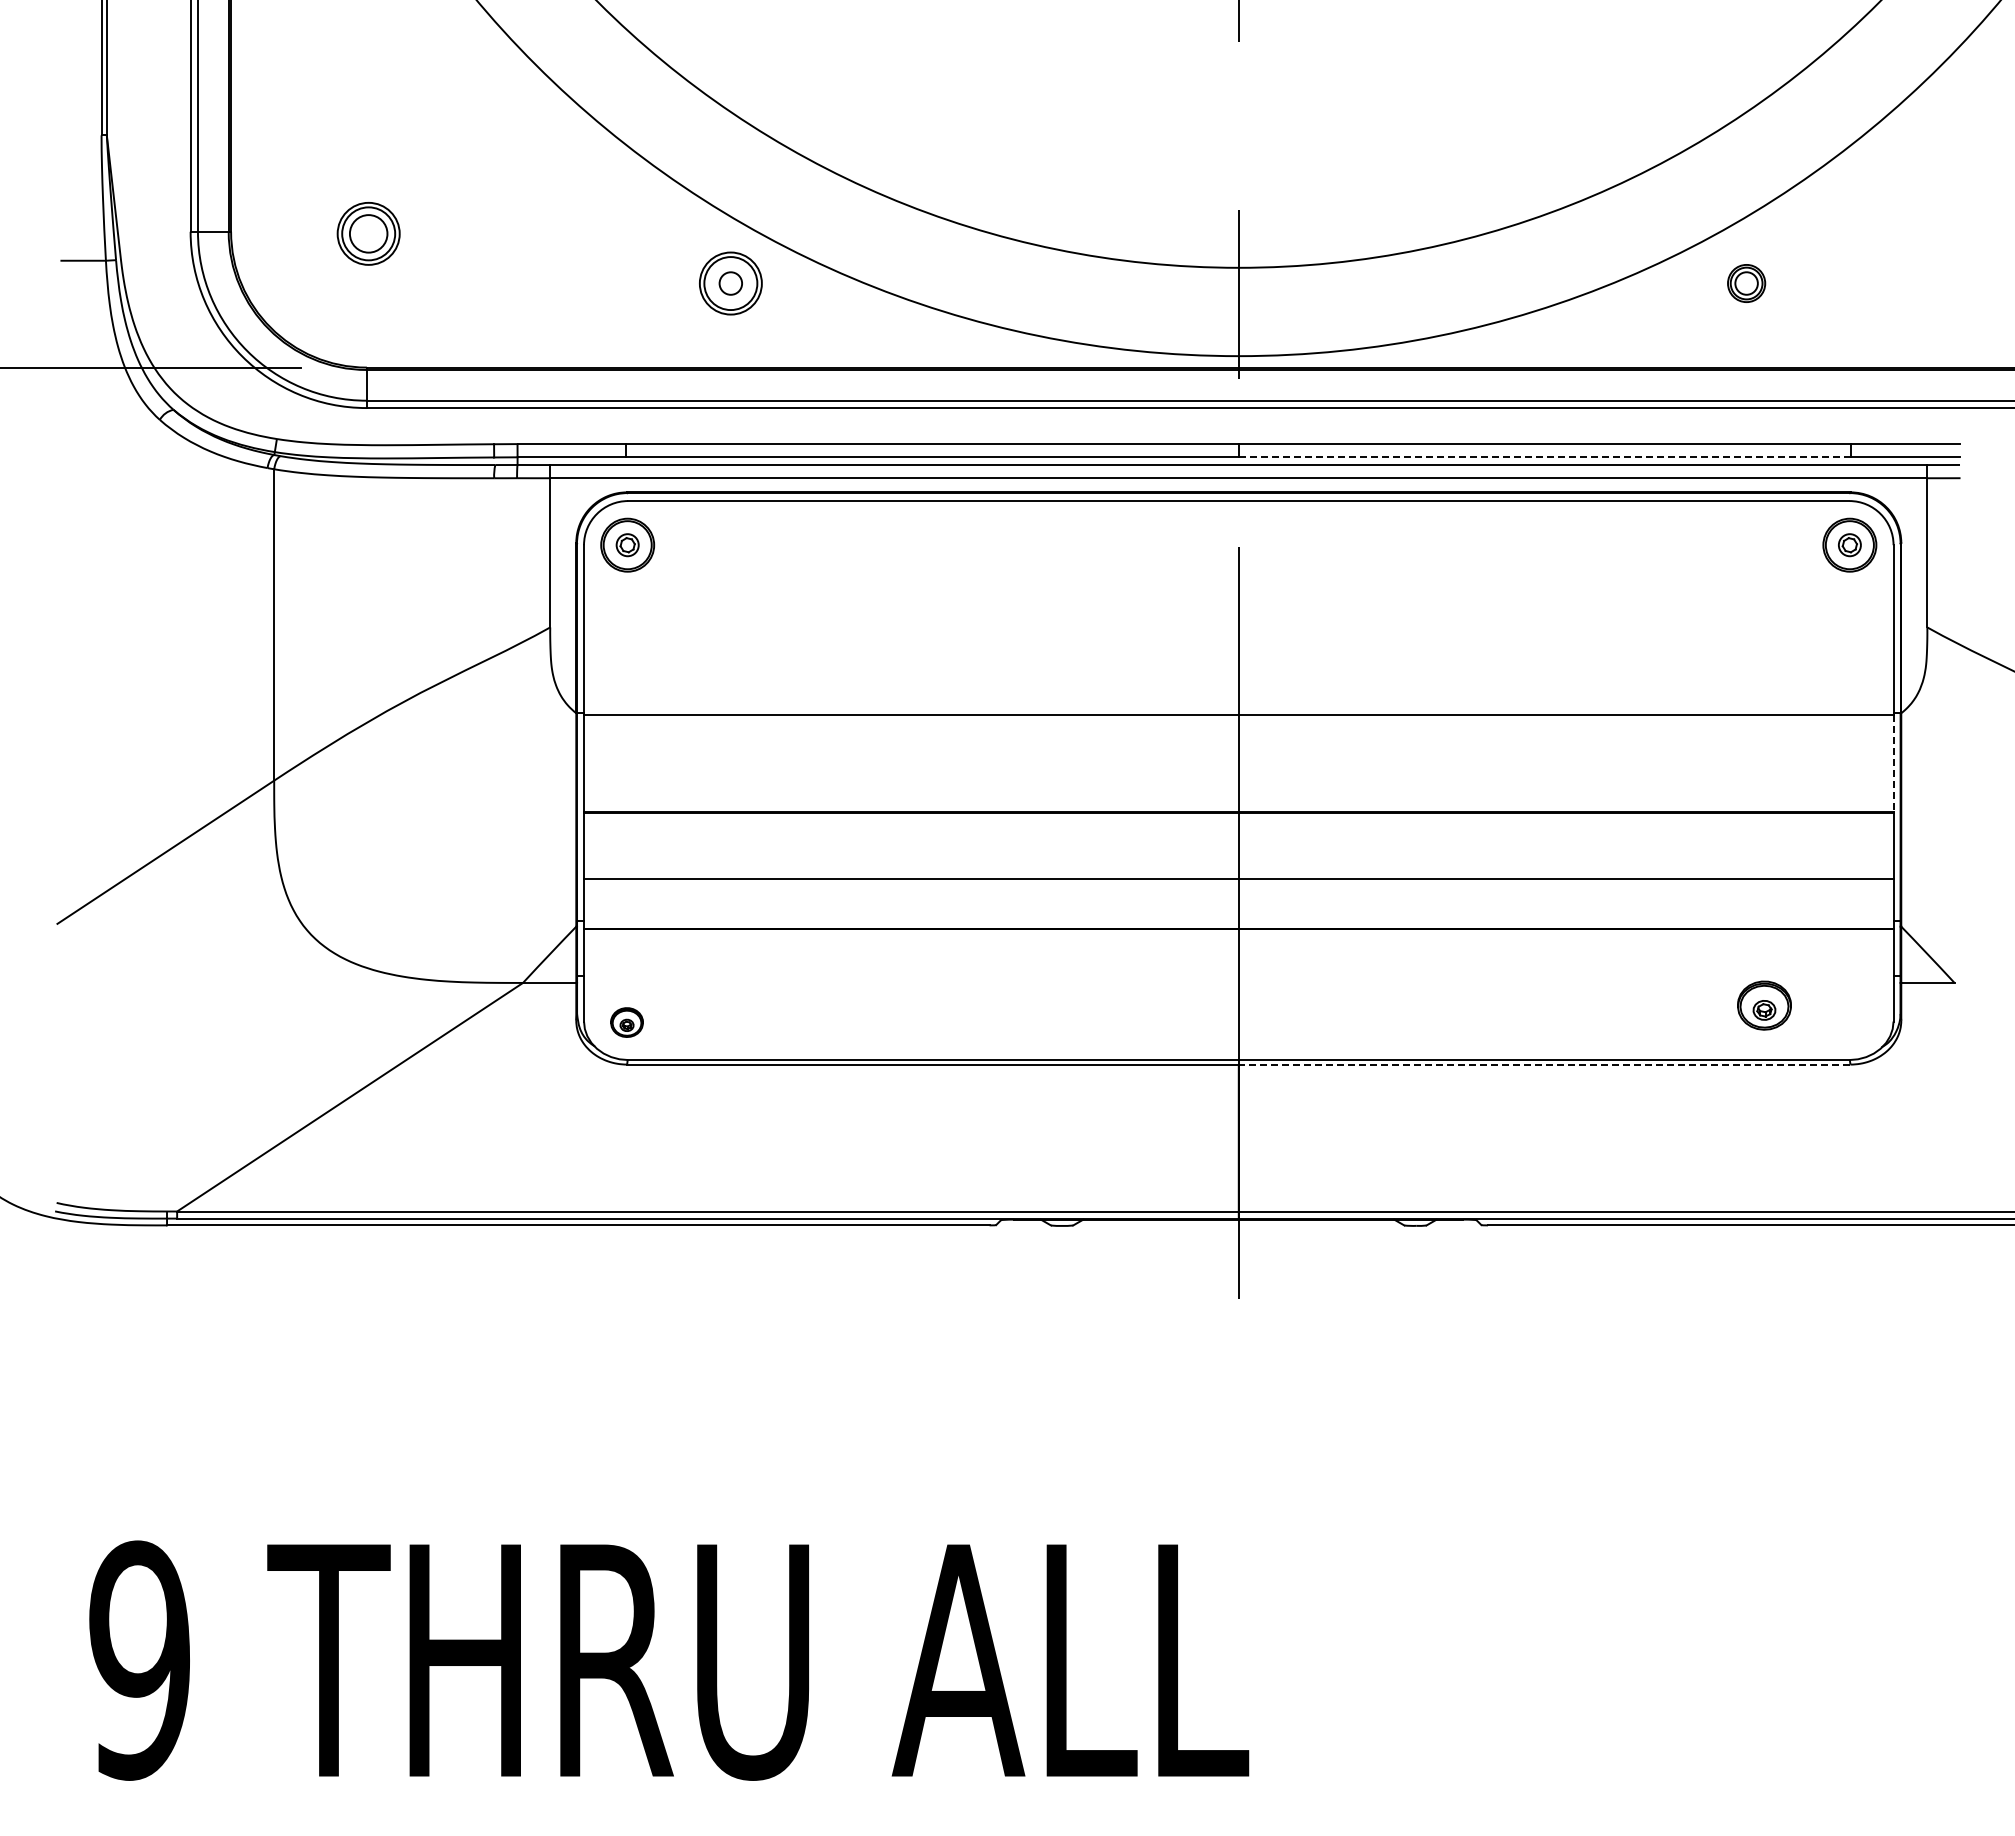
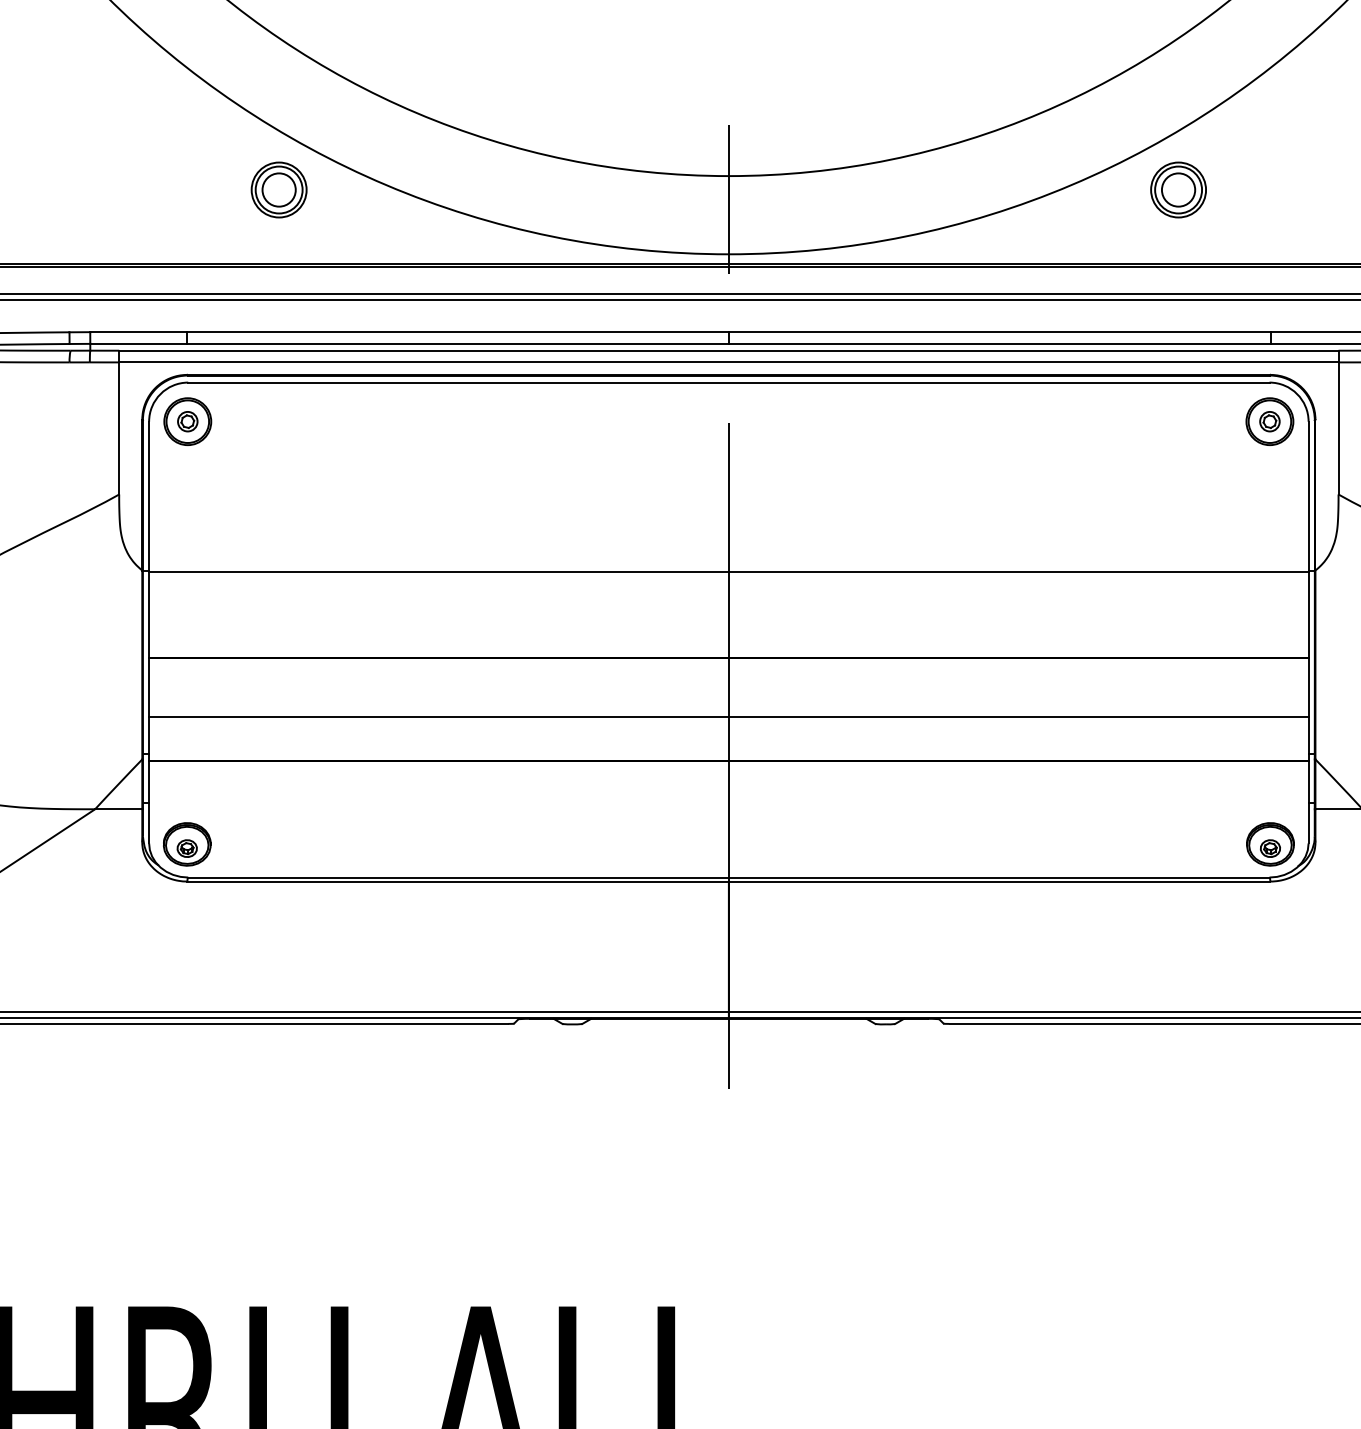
circle: (730, 283) -> (278, 189), size x1.67
part: (1746, 283) -> (1178, 189), size x1.67
line: (1544, 457) -> (999, 344), dashed -> solid
line: (1893, 763) -> (1308, 614), dashed -> solid
part: (1764, 1005) -> (1270, 844), moved
part: (626, 1022) -> (186, 844), size x1.67
line: (1544, 1064) -> (999, 881), dashed -> solid

